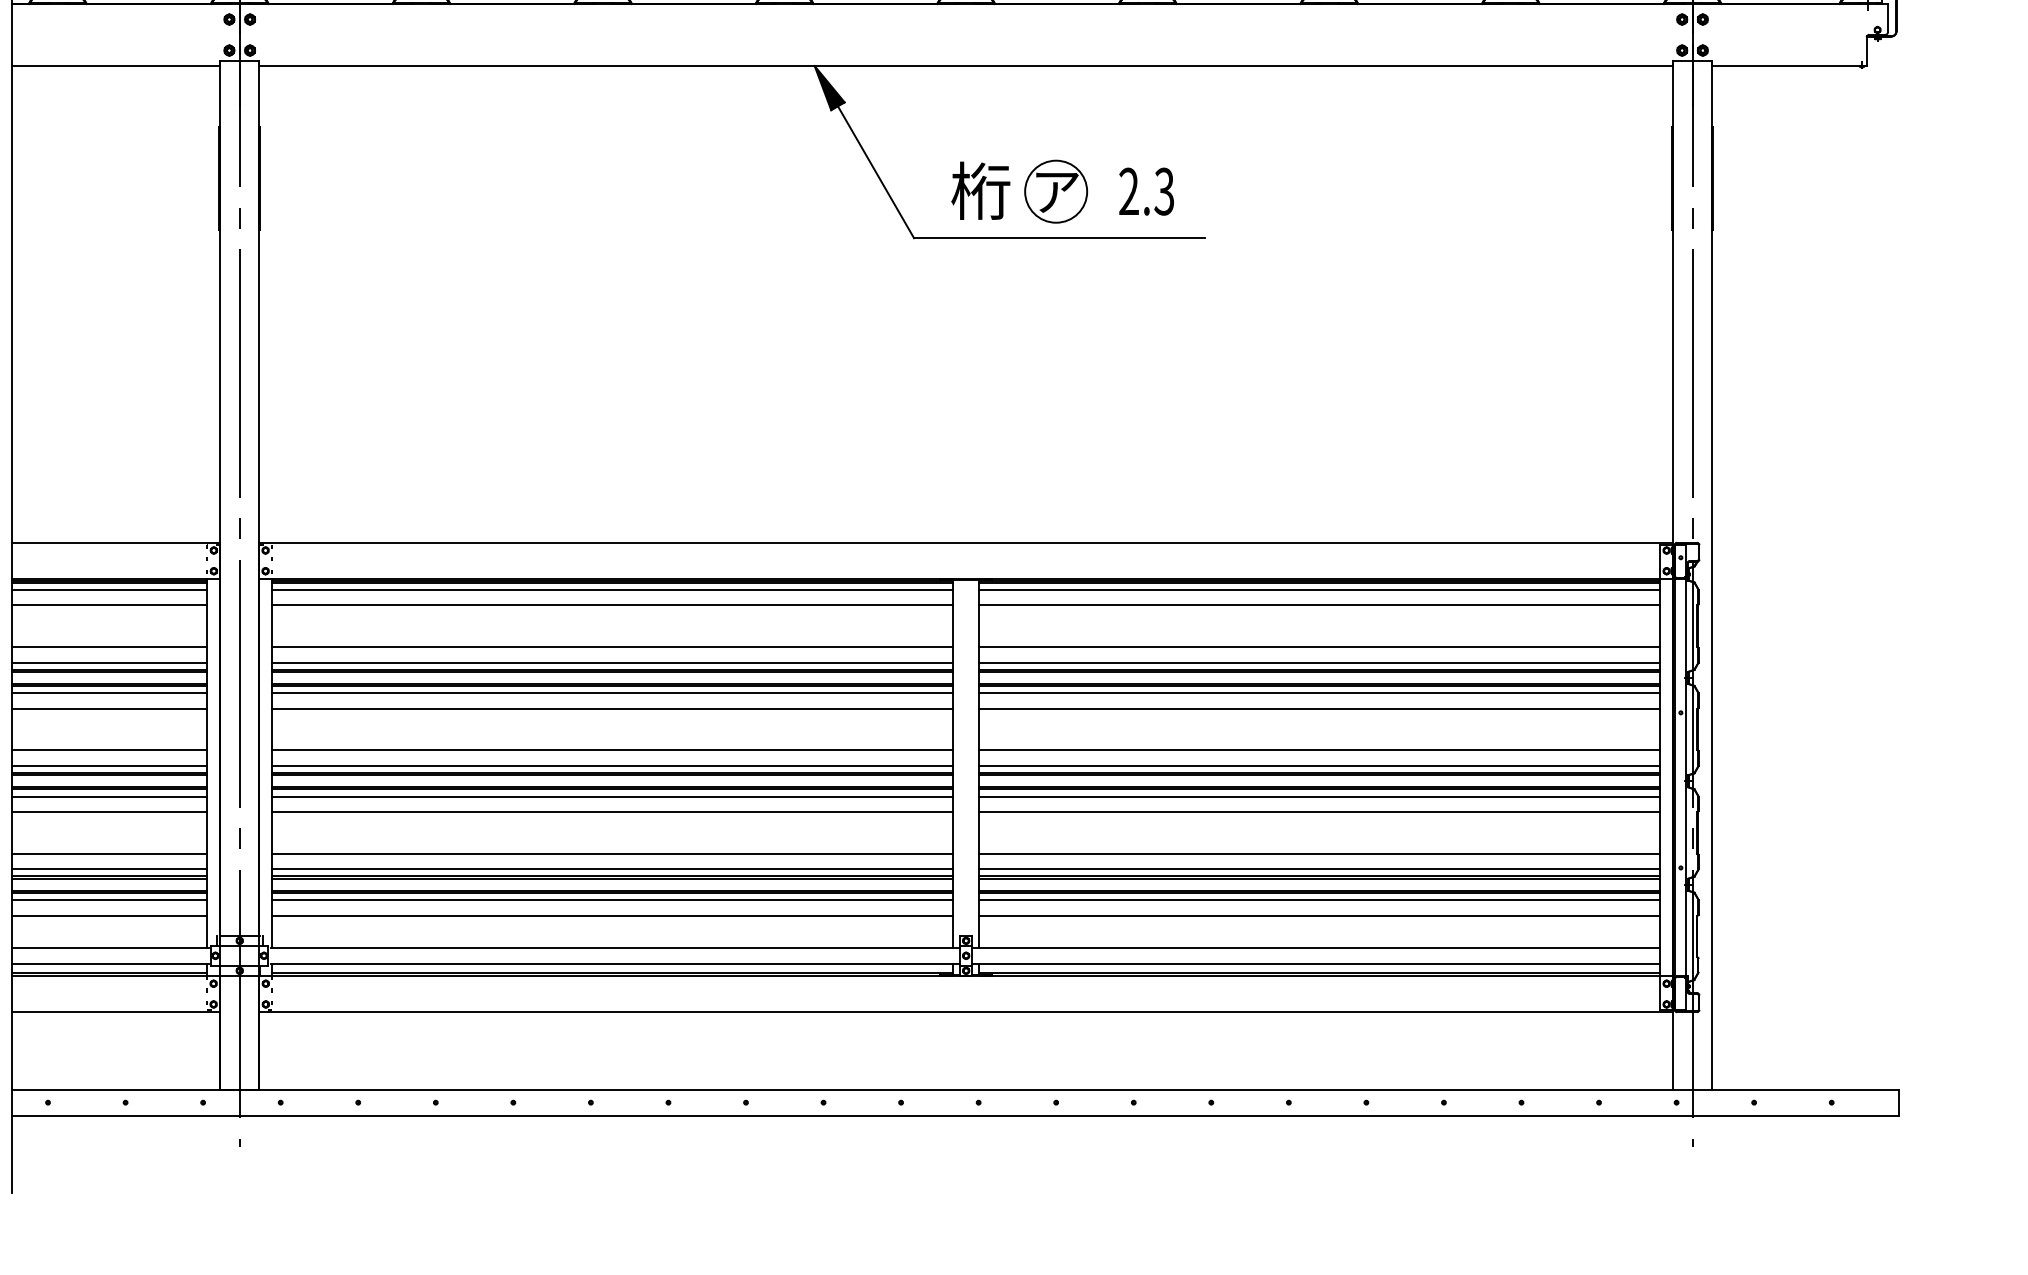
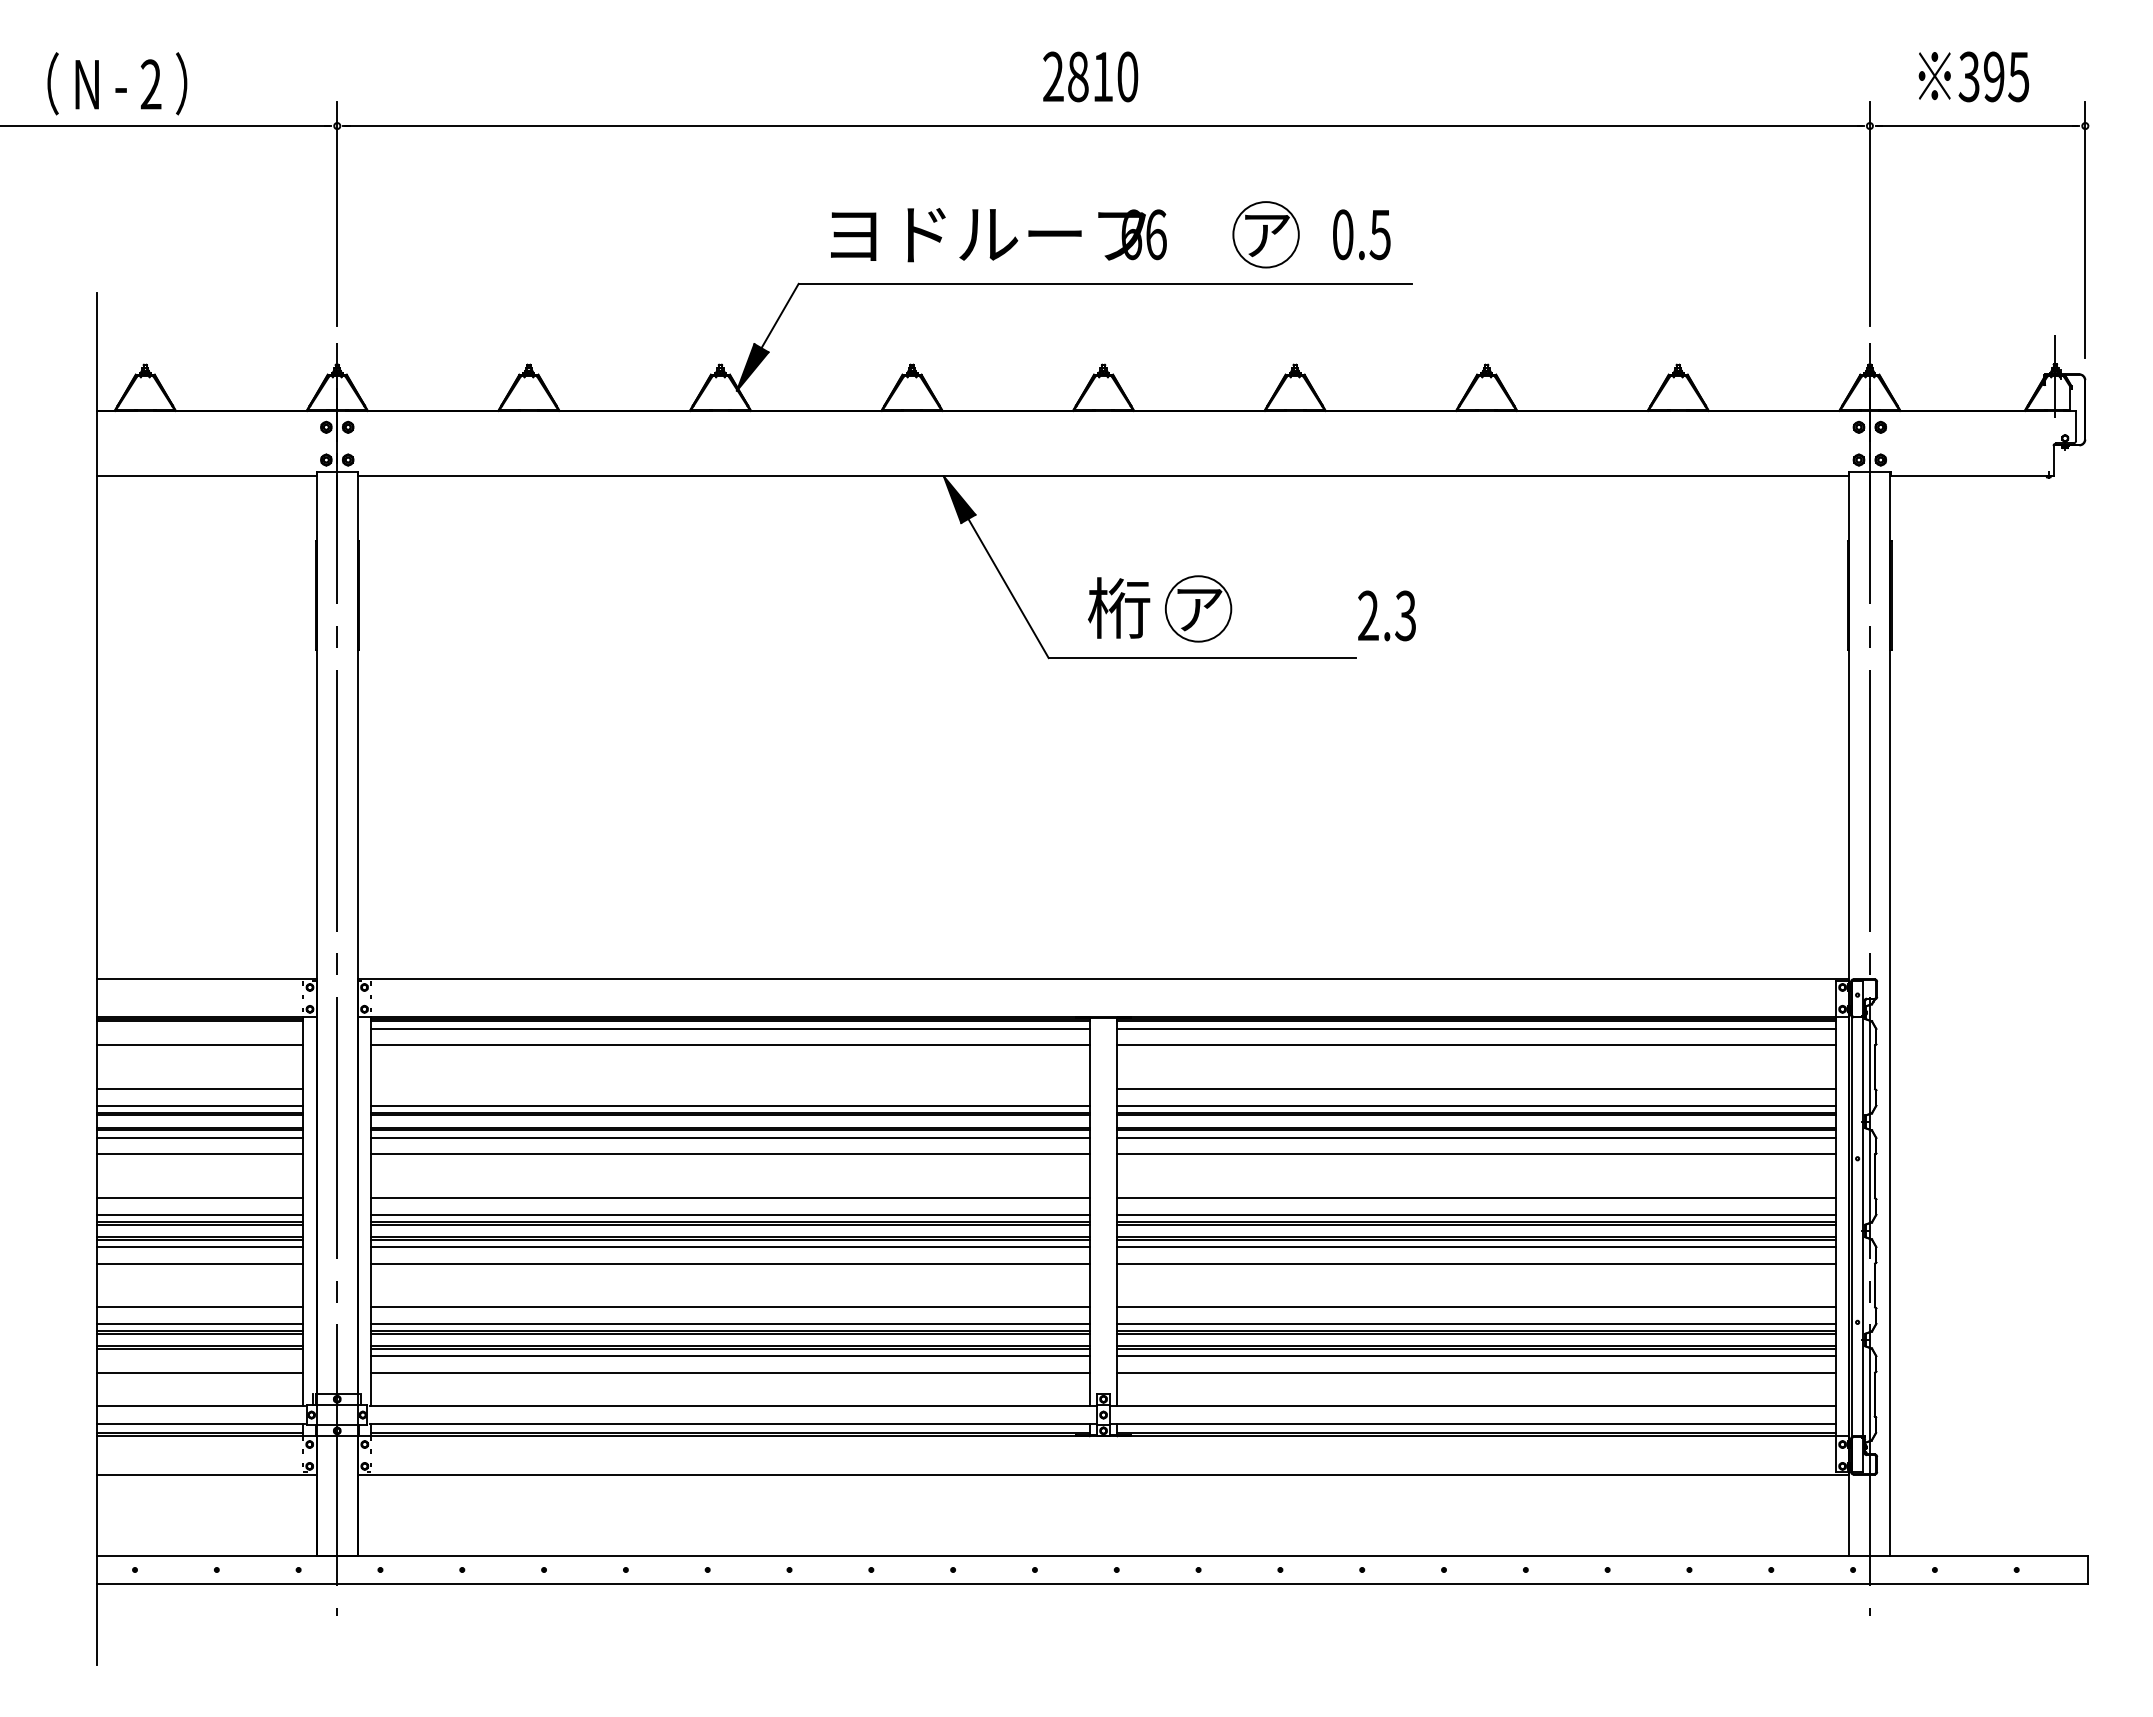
text: (1146, 191) -> (1386, 615), moved
line: (110, 589) -> (200, 1028), removed
line: (612, 647) -> (730, 1089), removed
line: (110, 900) -> (200, 1356), removed

